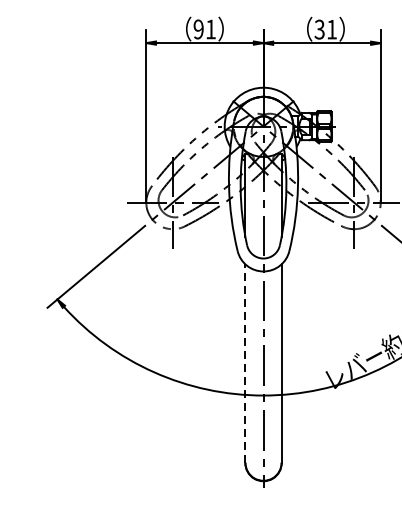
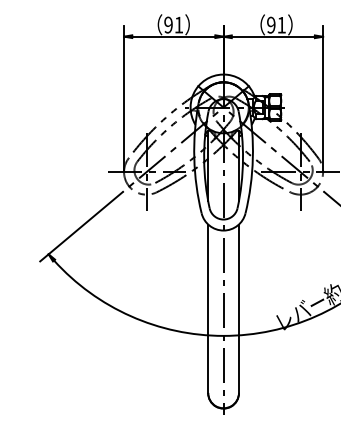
text: (319, 29) -> (271, 25), 31 -> 91
line: (245, 363) -> (208, 308), dashed -> solid

